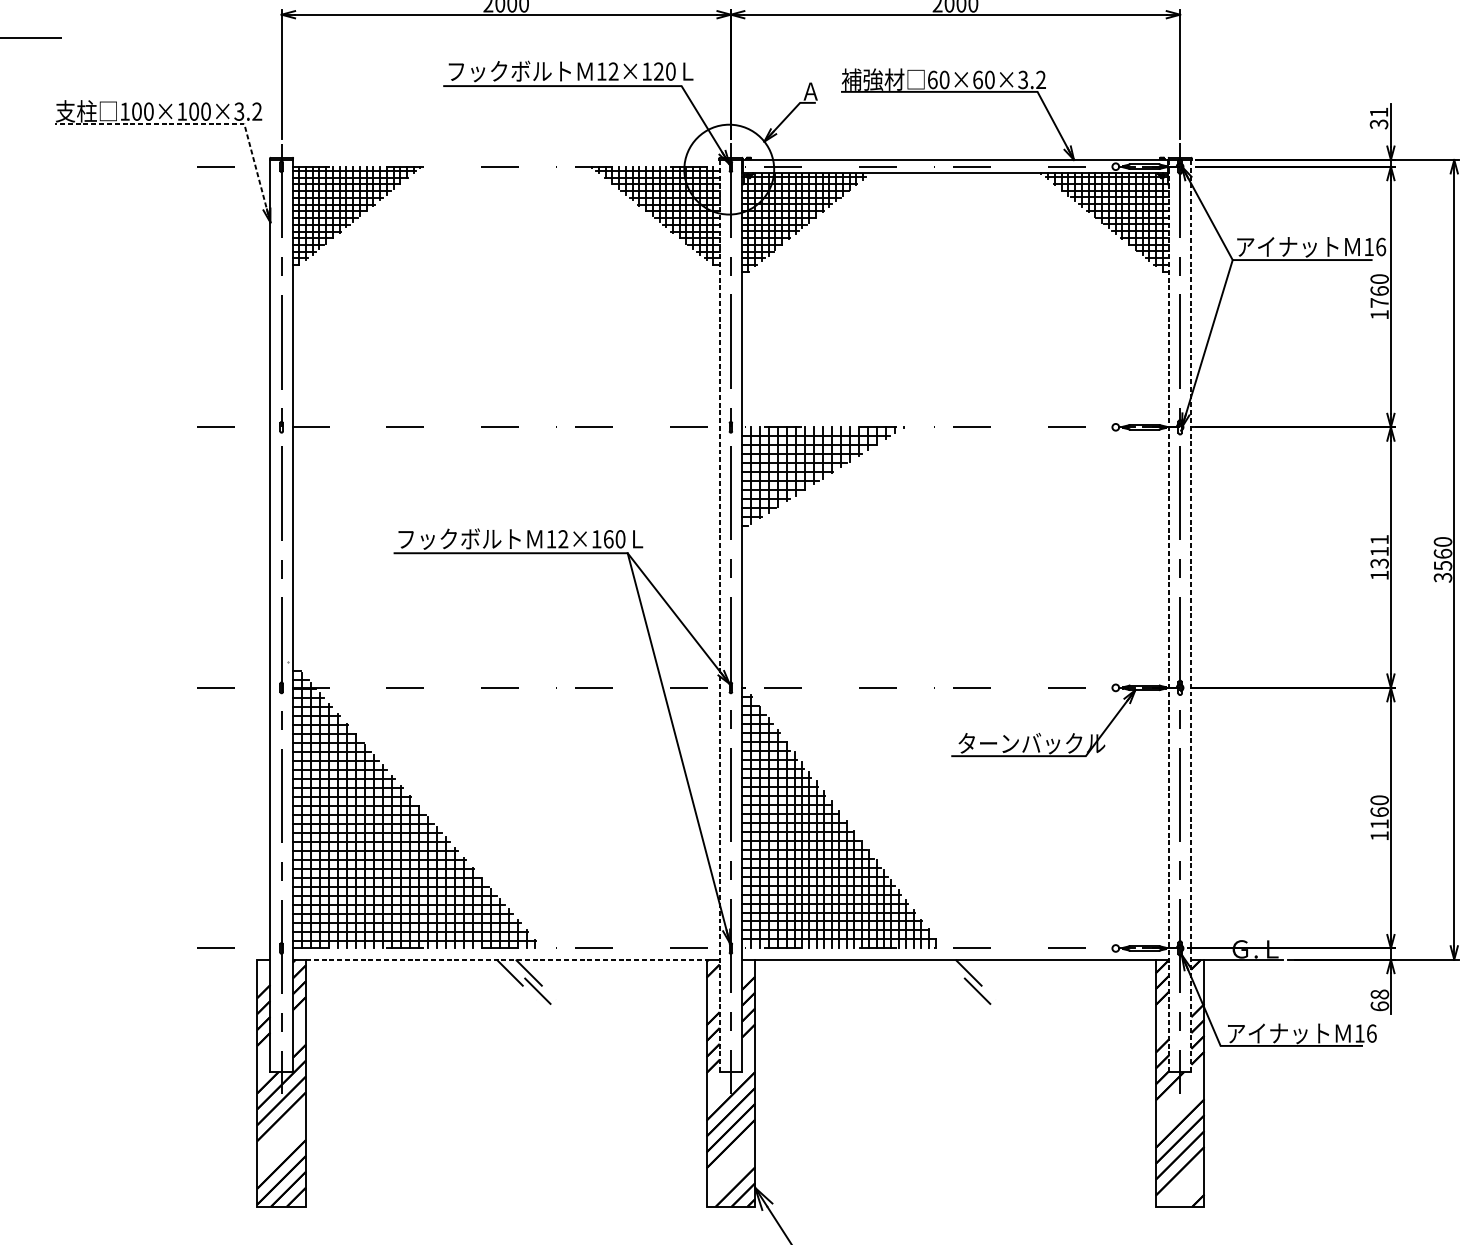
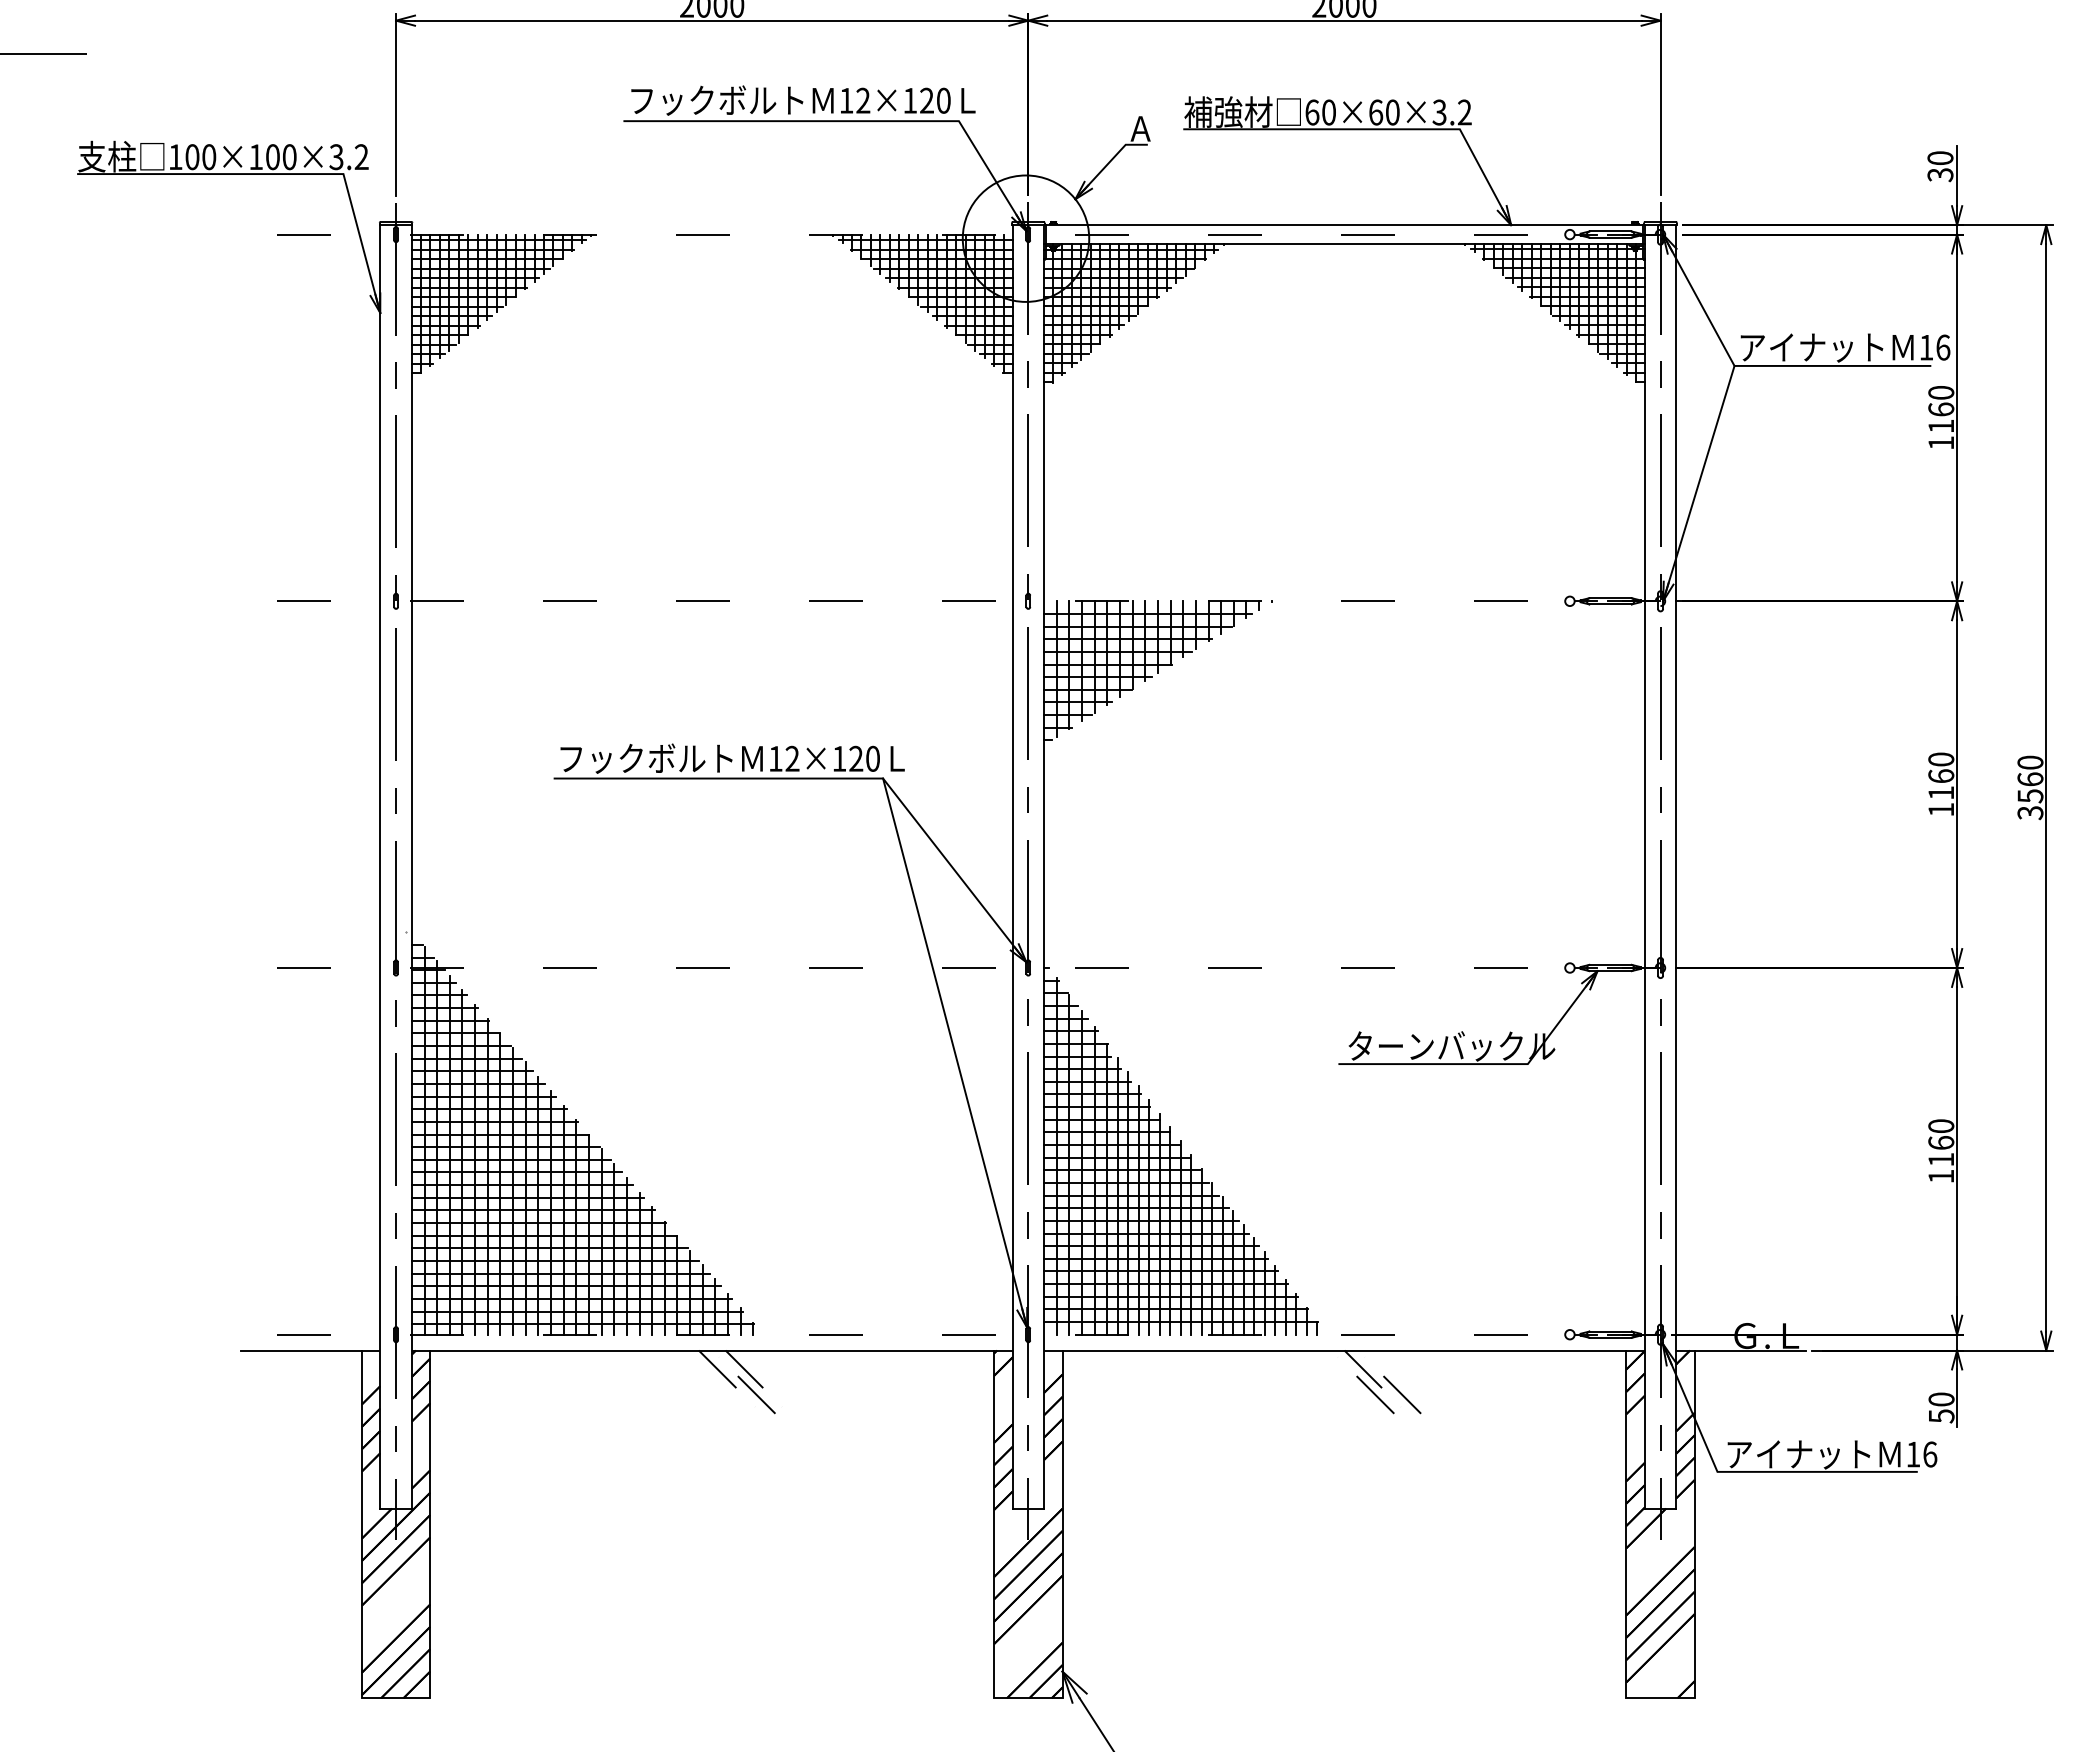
text: (1379, 111) -> (1940, 157), 31 -> 30
line: (200, 124) -> (282, 174), dashed -> solid
text: (1379, 303) -> (1940, 426), 1760 -> 1160
text: (608, 539) -> (856, 758), 12×160 -> 12×120
text: (1379, 551) -> (1941, 776), 1311 -> 1160
line: (719, 615) -> (1012, 866), dashed -> solid
line: (1168, 615) -> (1644, 866), dashed -> solid
line: (1191, 615) -> (1676, 866), dashed -> solid
line: (213, 959) -> (300, 1350), added
line: (506, 959) -> (712, 1350), dashed -> solid
line: (996, 990) -> (1402, 1394), added
text: (1379, 1000) -> (1941, 1407), 68 -> 50

